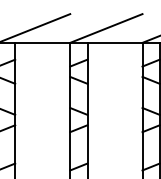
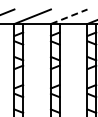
line: (106, 27) -> (69, 16), solid -> dashed

